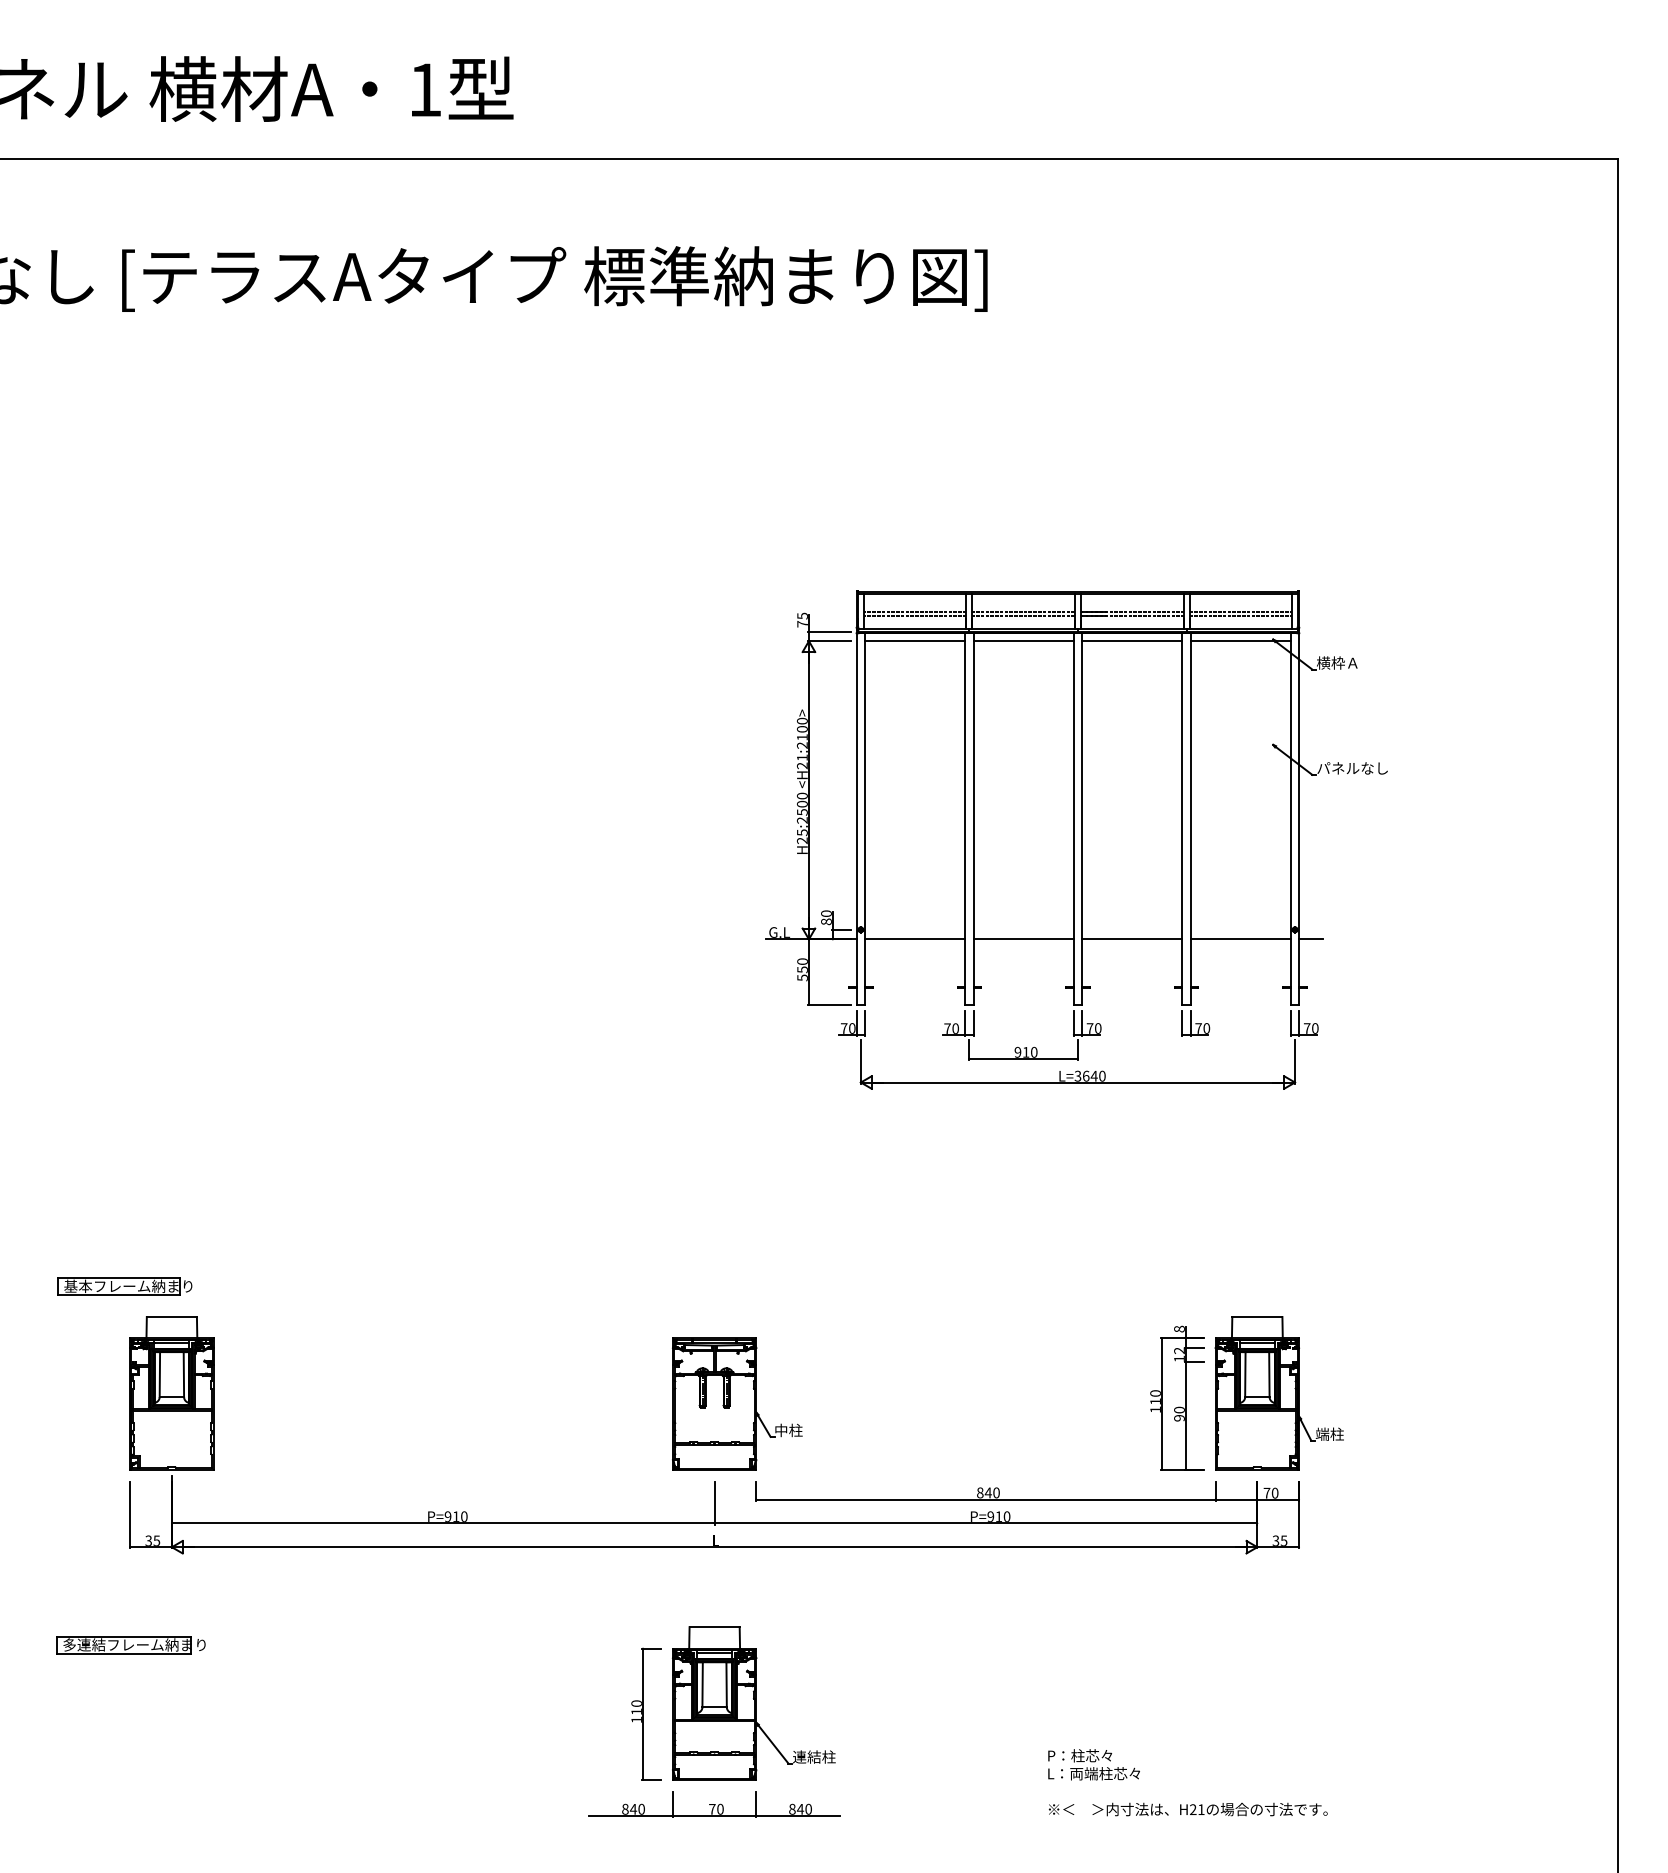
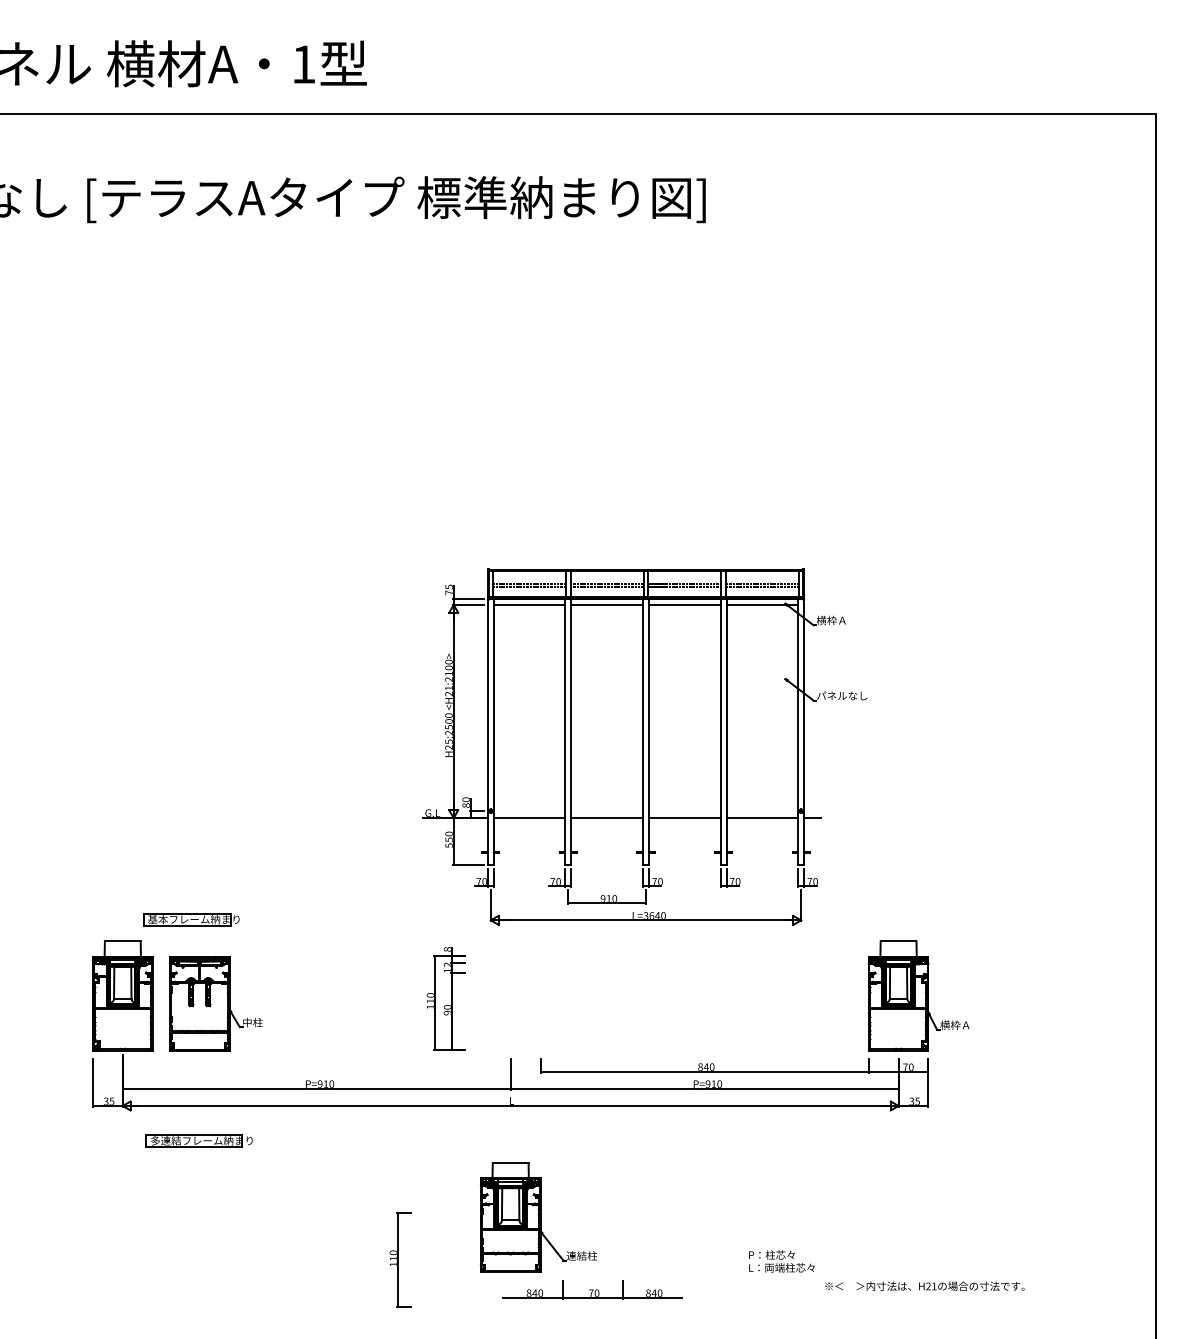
part: (1076, 839) -> (644, 746), moved
part: (124, 1286) -> (191, 919), moved
part: (1177, 1397) -> (446, 998), moved
part: (737, 1403) -> (216, 1003), moved
text: (1335, 1433) -> (954, 1024), 端柱 -> 横枠Ａ
part: (130, 1645) -> (198, 1141), moved
part: (646, 1713) -> (400, 1259), moved
part: (714, 1804) -> (592, 1289), moved
text: (1187, 1809) -> (924, 1286), moved

